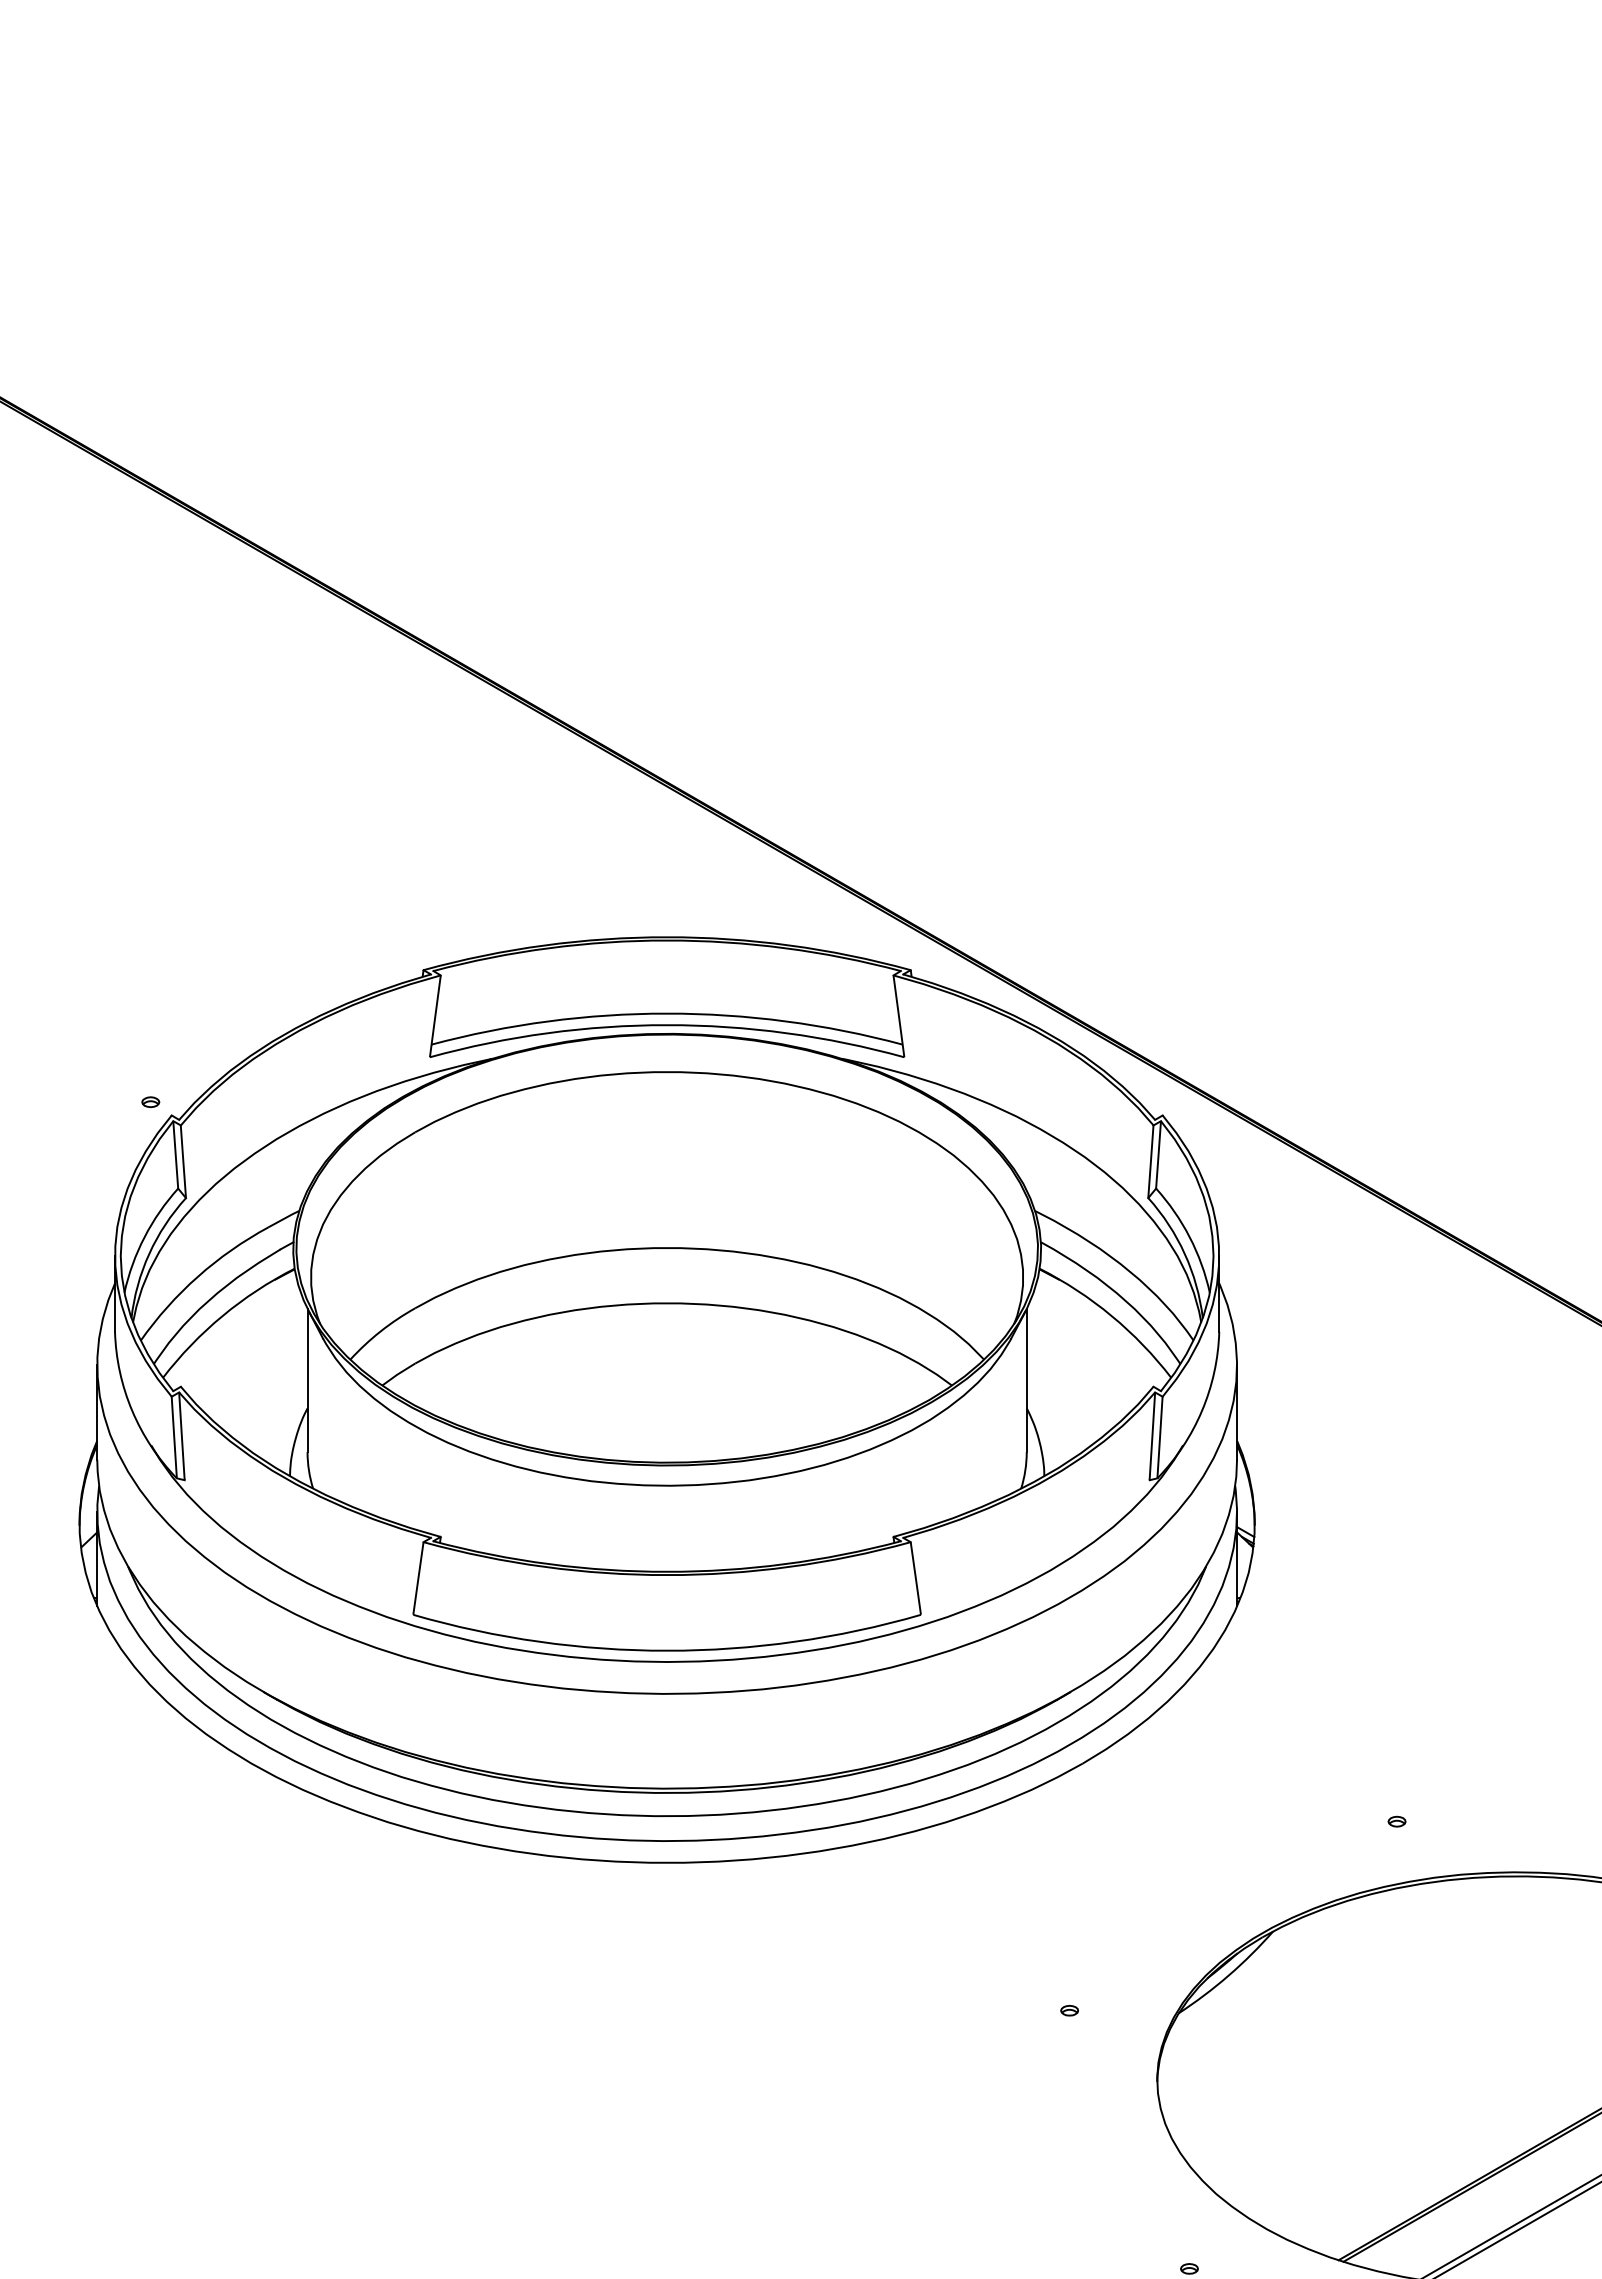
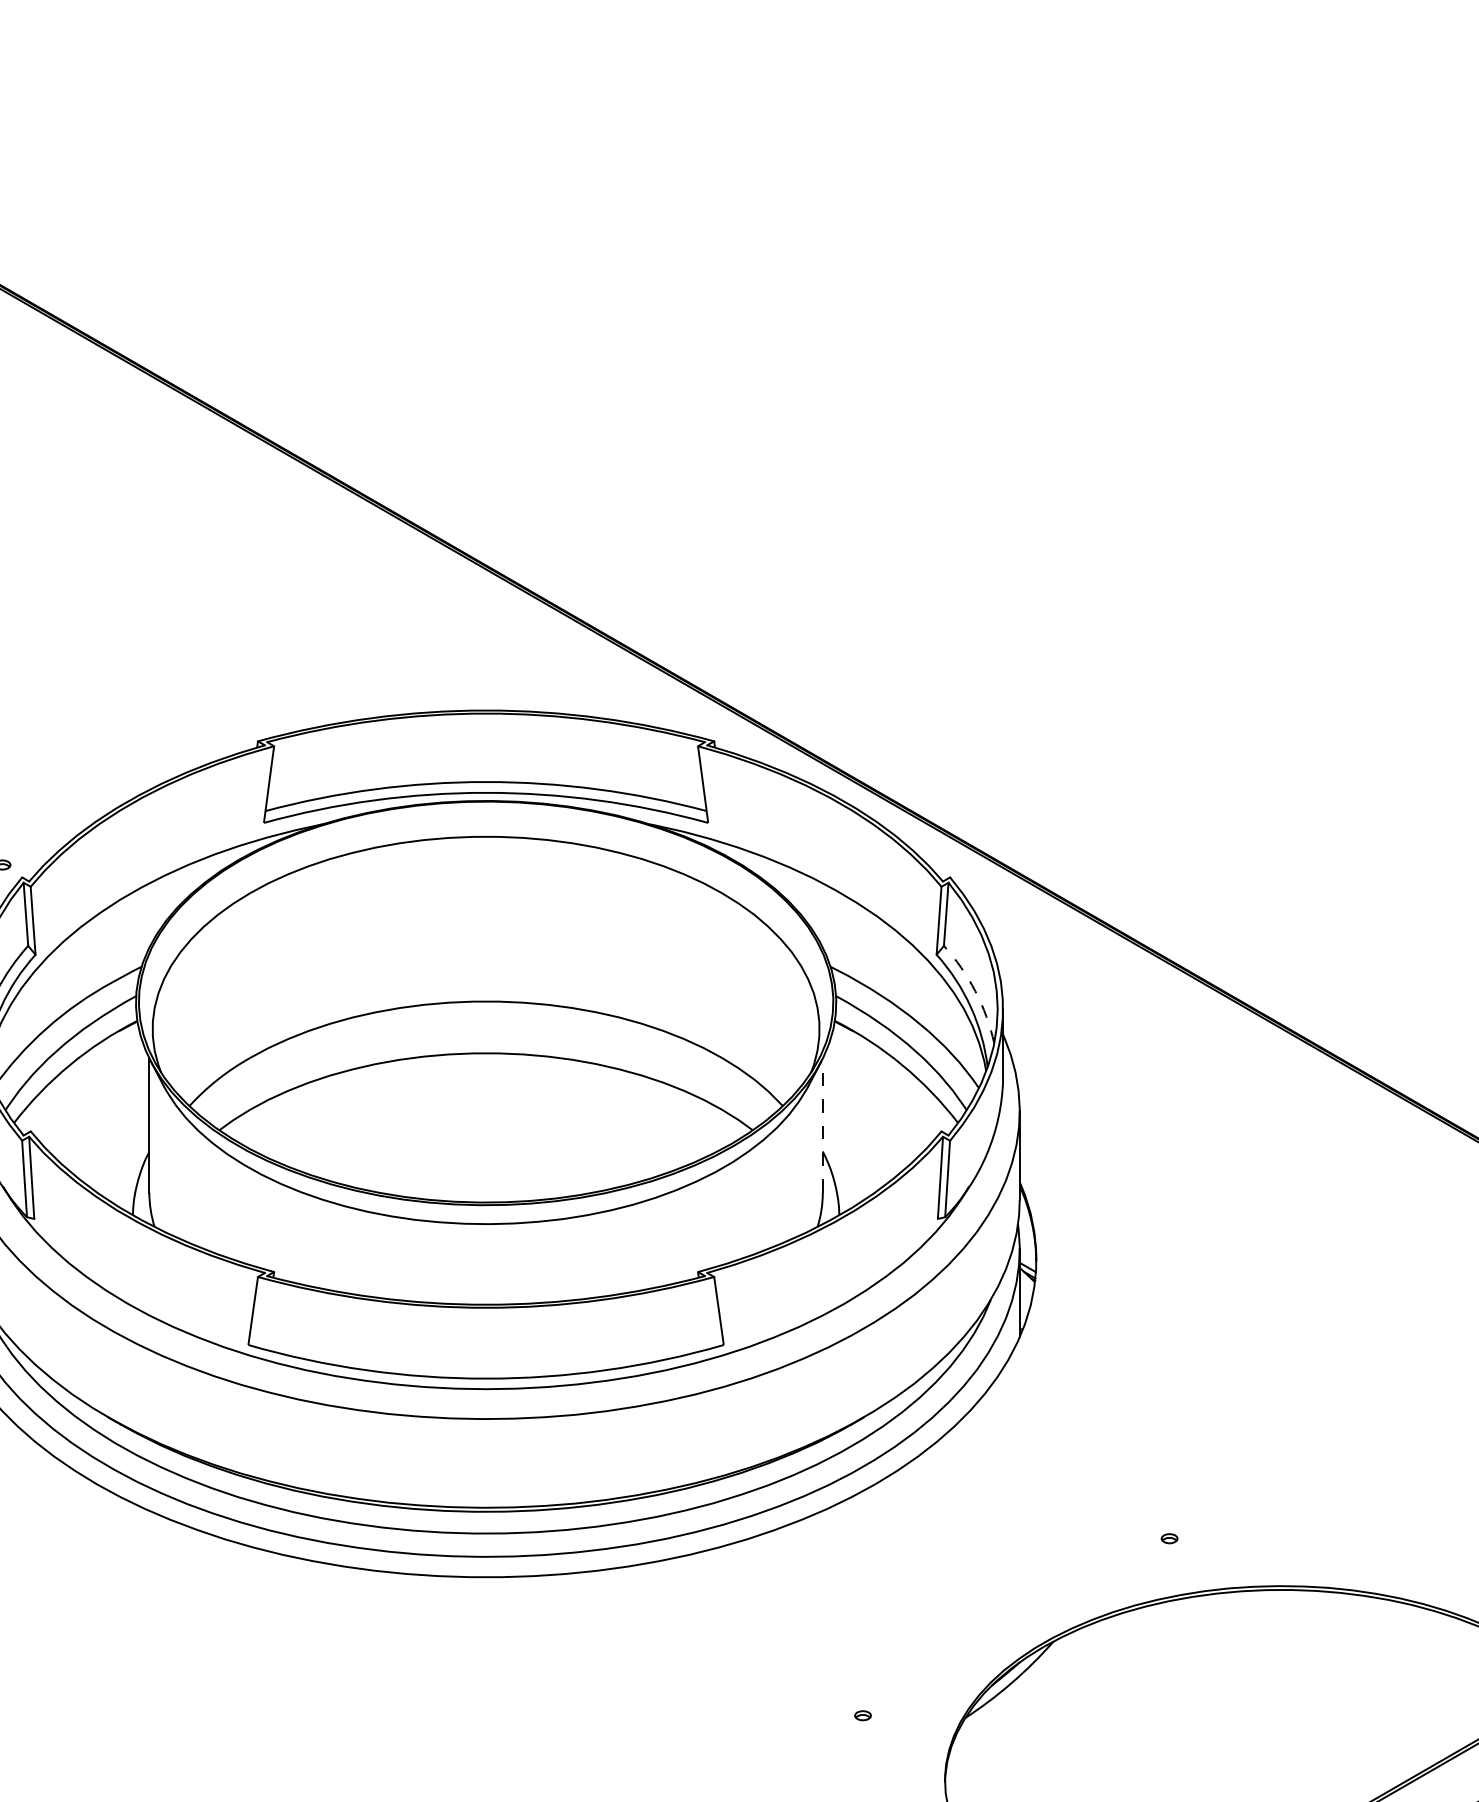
arc: (1189, 1237) -> (975, 991), solid -> dashed
line: (1026, 1380) -> (822, 1125), solid -> dashed

